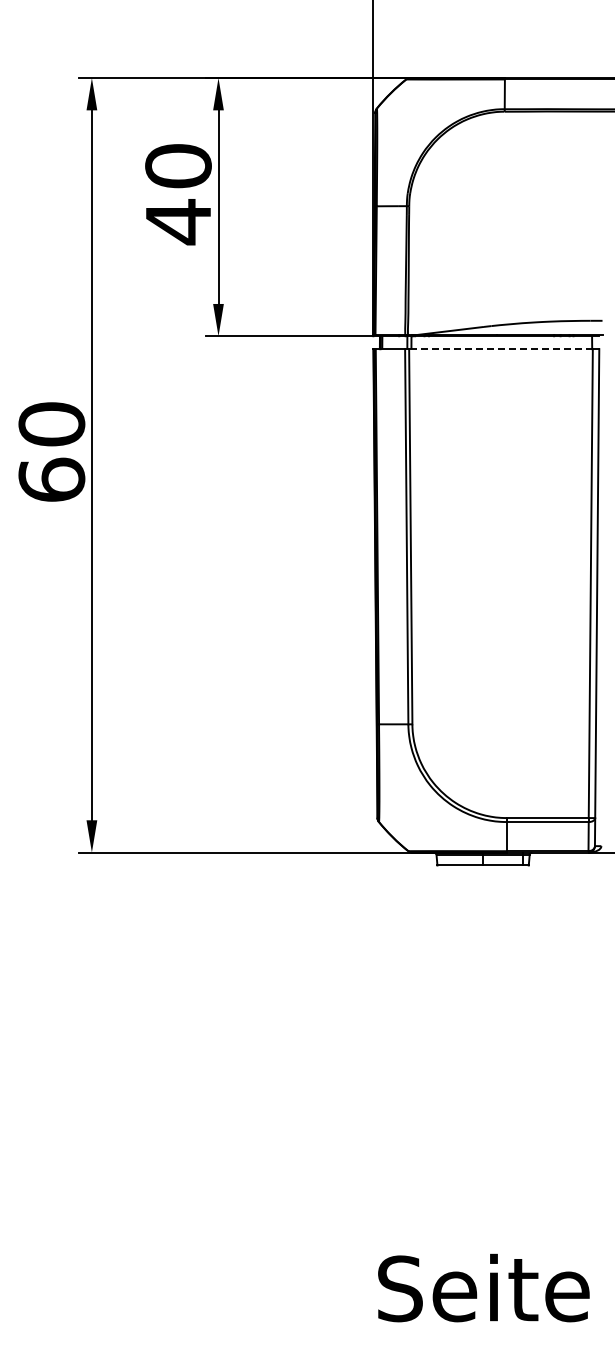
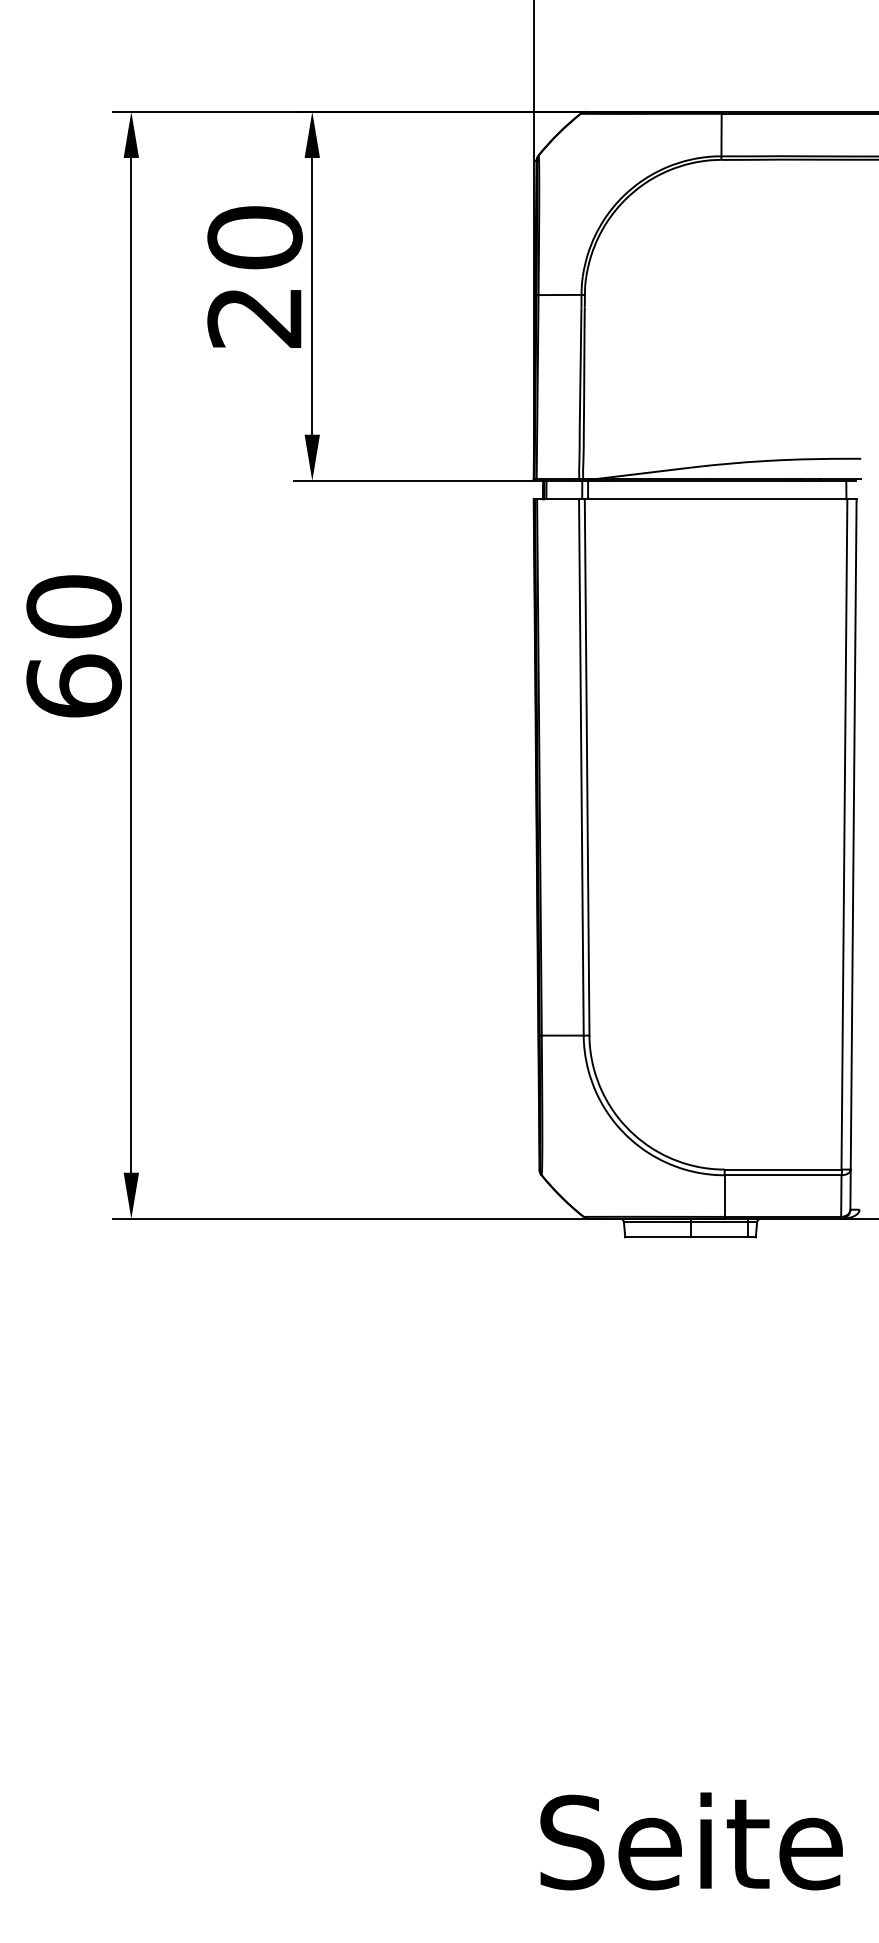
text: (177, 222) -> (253, 318), 40 -> 20
line: (500, 349) -> (715, 499), dashed -> solid

